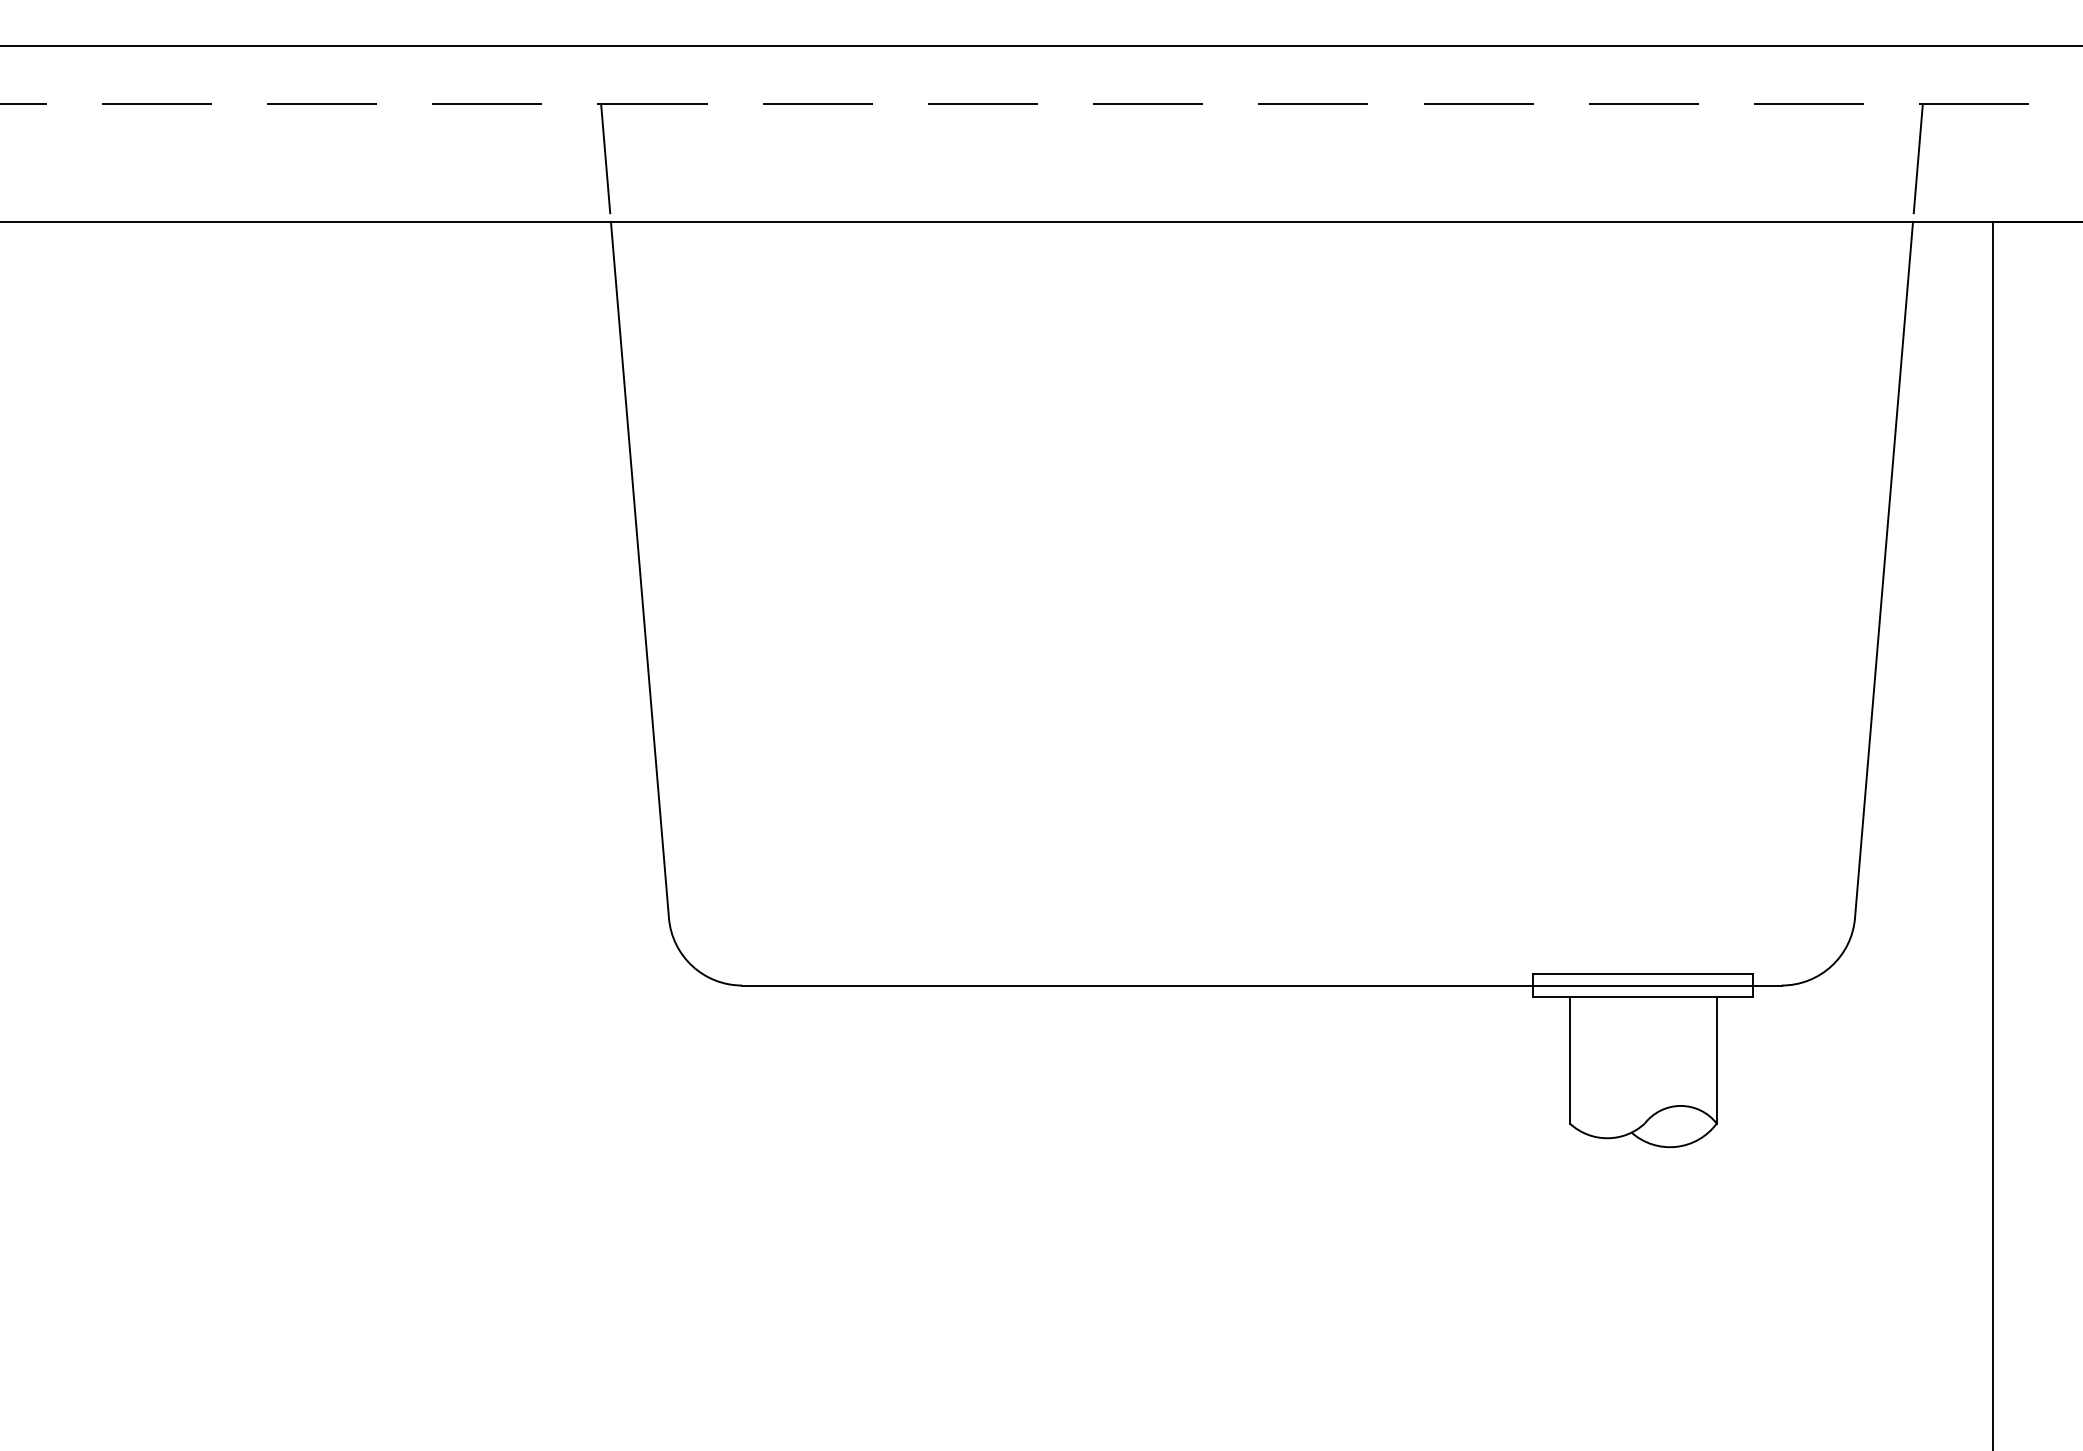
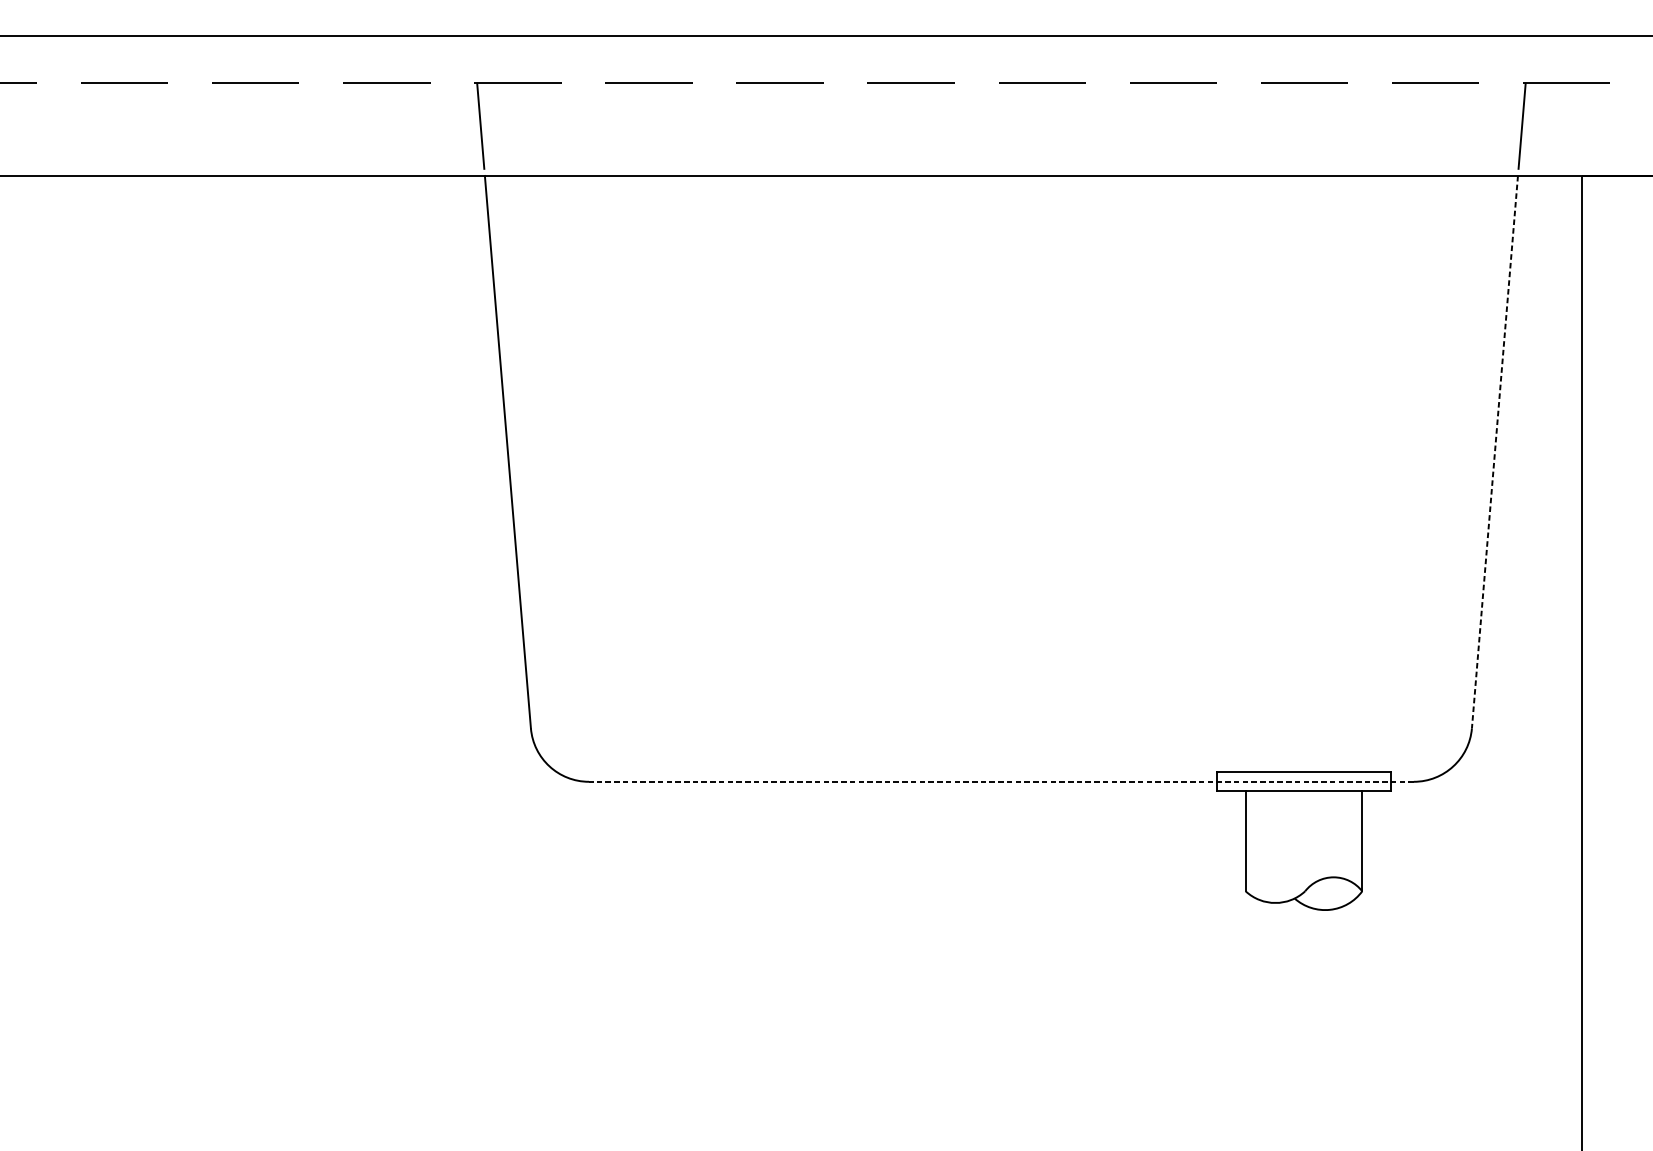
line: (1883, 570) -> (1494, 452), solid -> dashed
line: (1261, 985) -> (1001, 781), solid -> dashed

